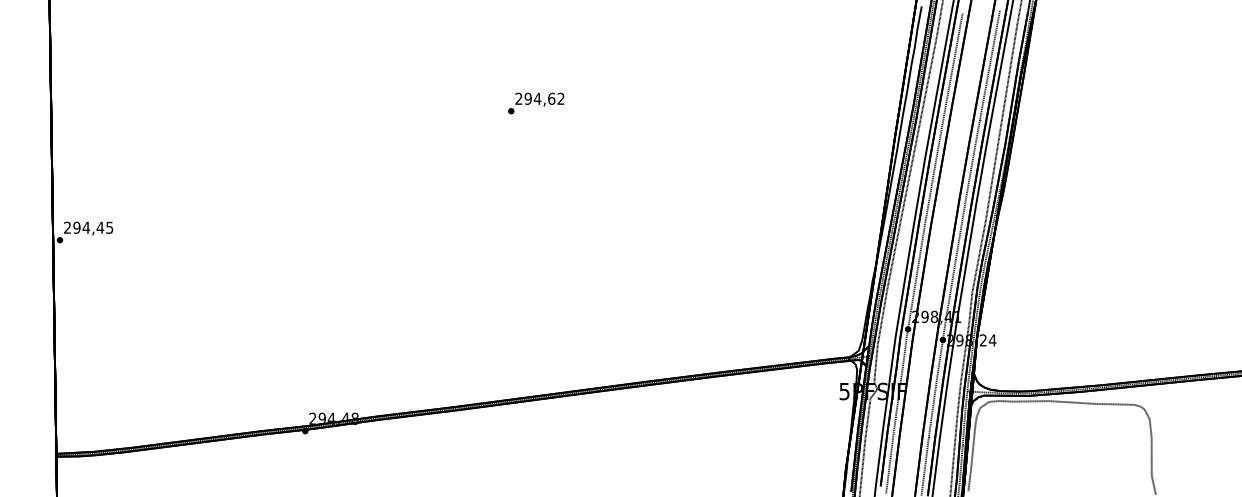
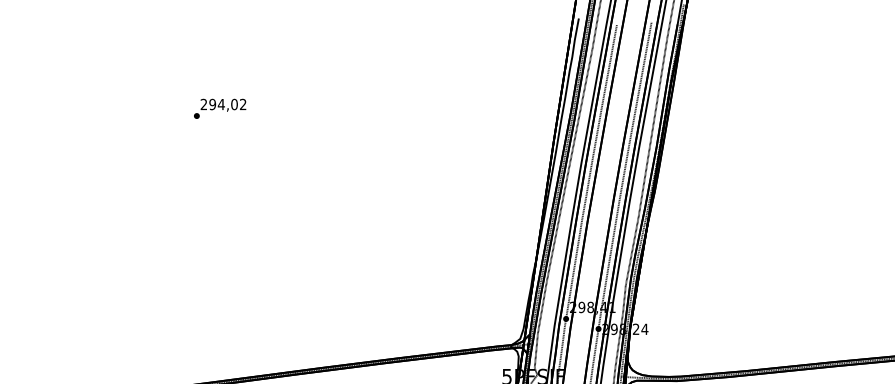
text: (551, 98) -> (234, 104), 294,62 -> 294,02

